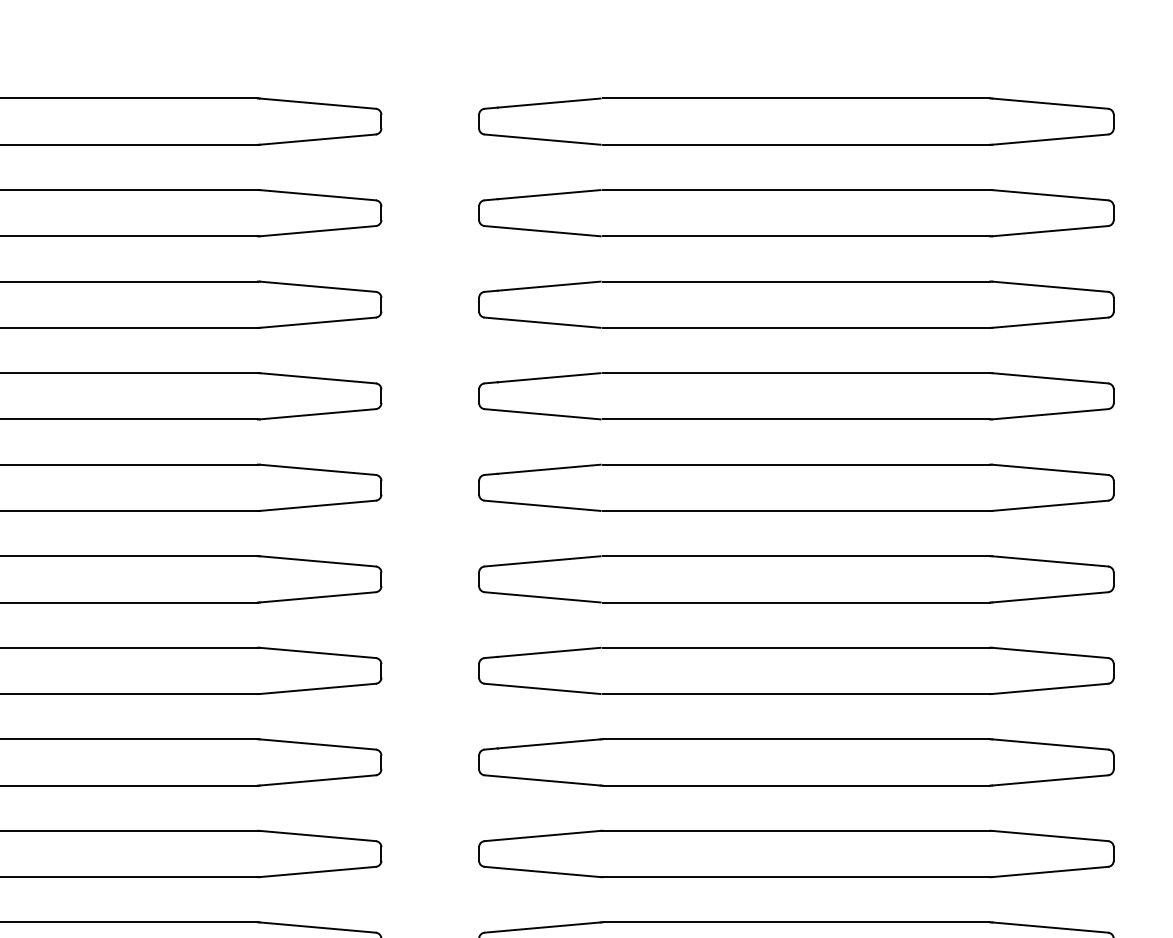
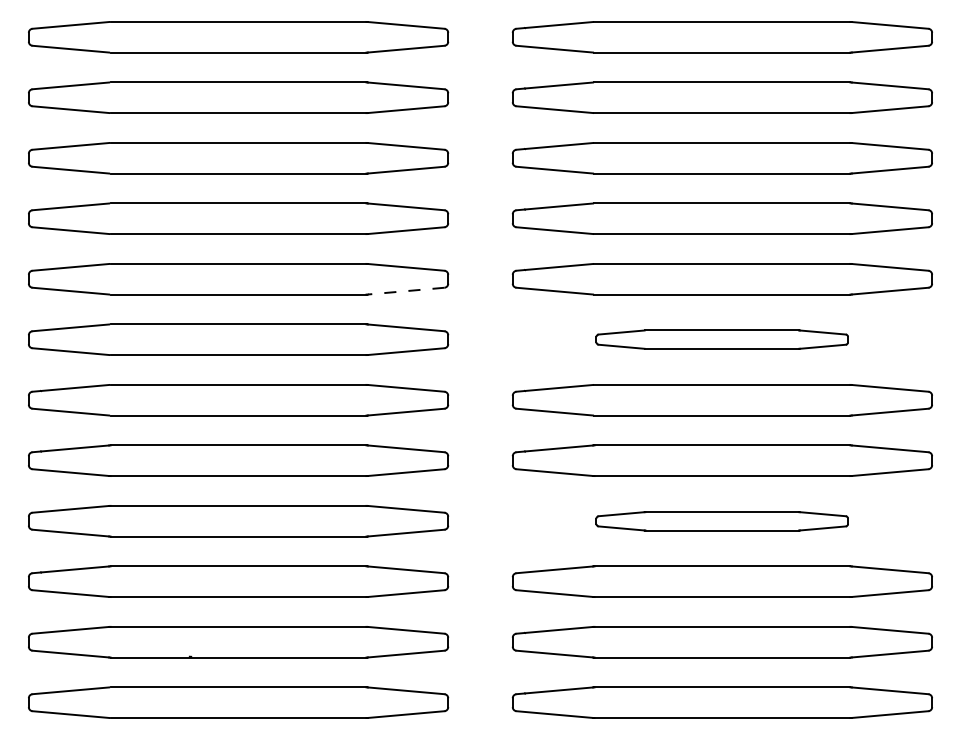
line: (316, 506) -> (405, 291), solid -> dashed
part: (794, 578) -> (721, 339), size x0.6
part: (794, 854) -> (721, 521), size x0.6

